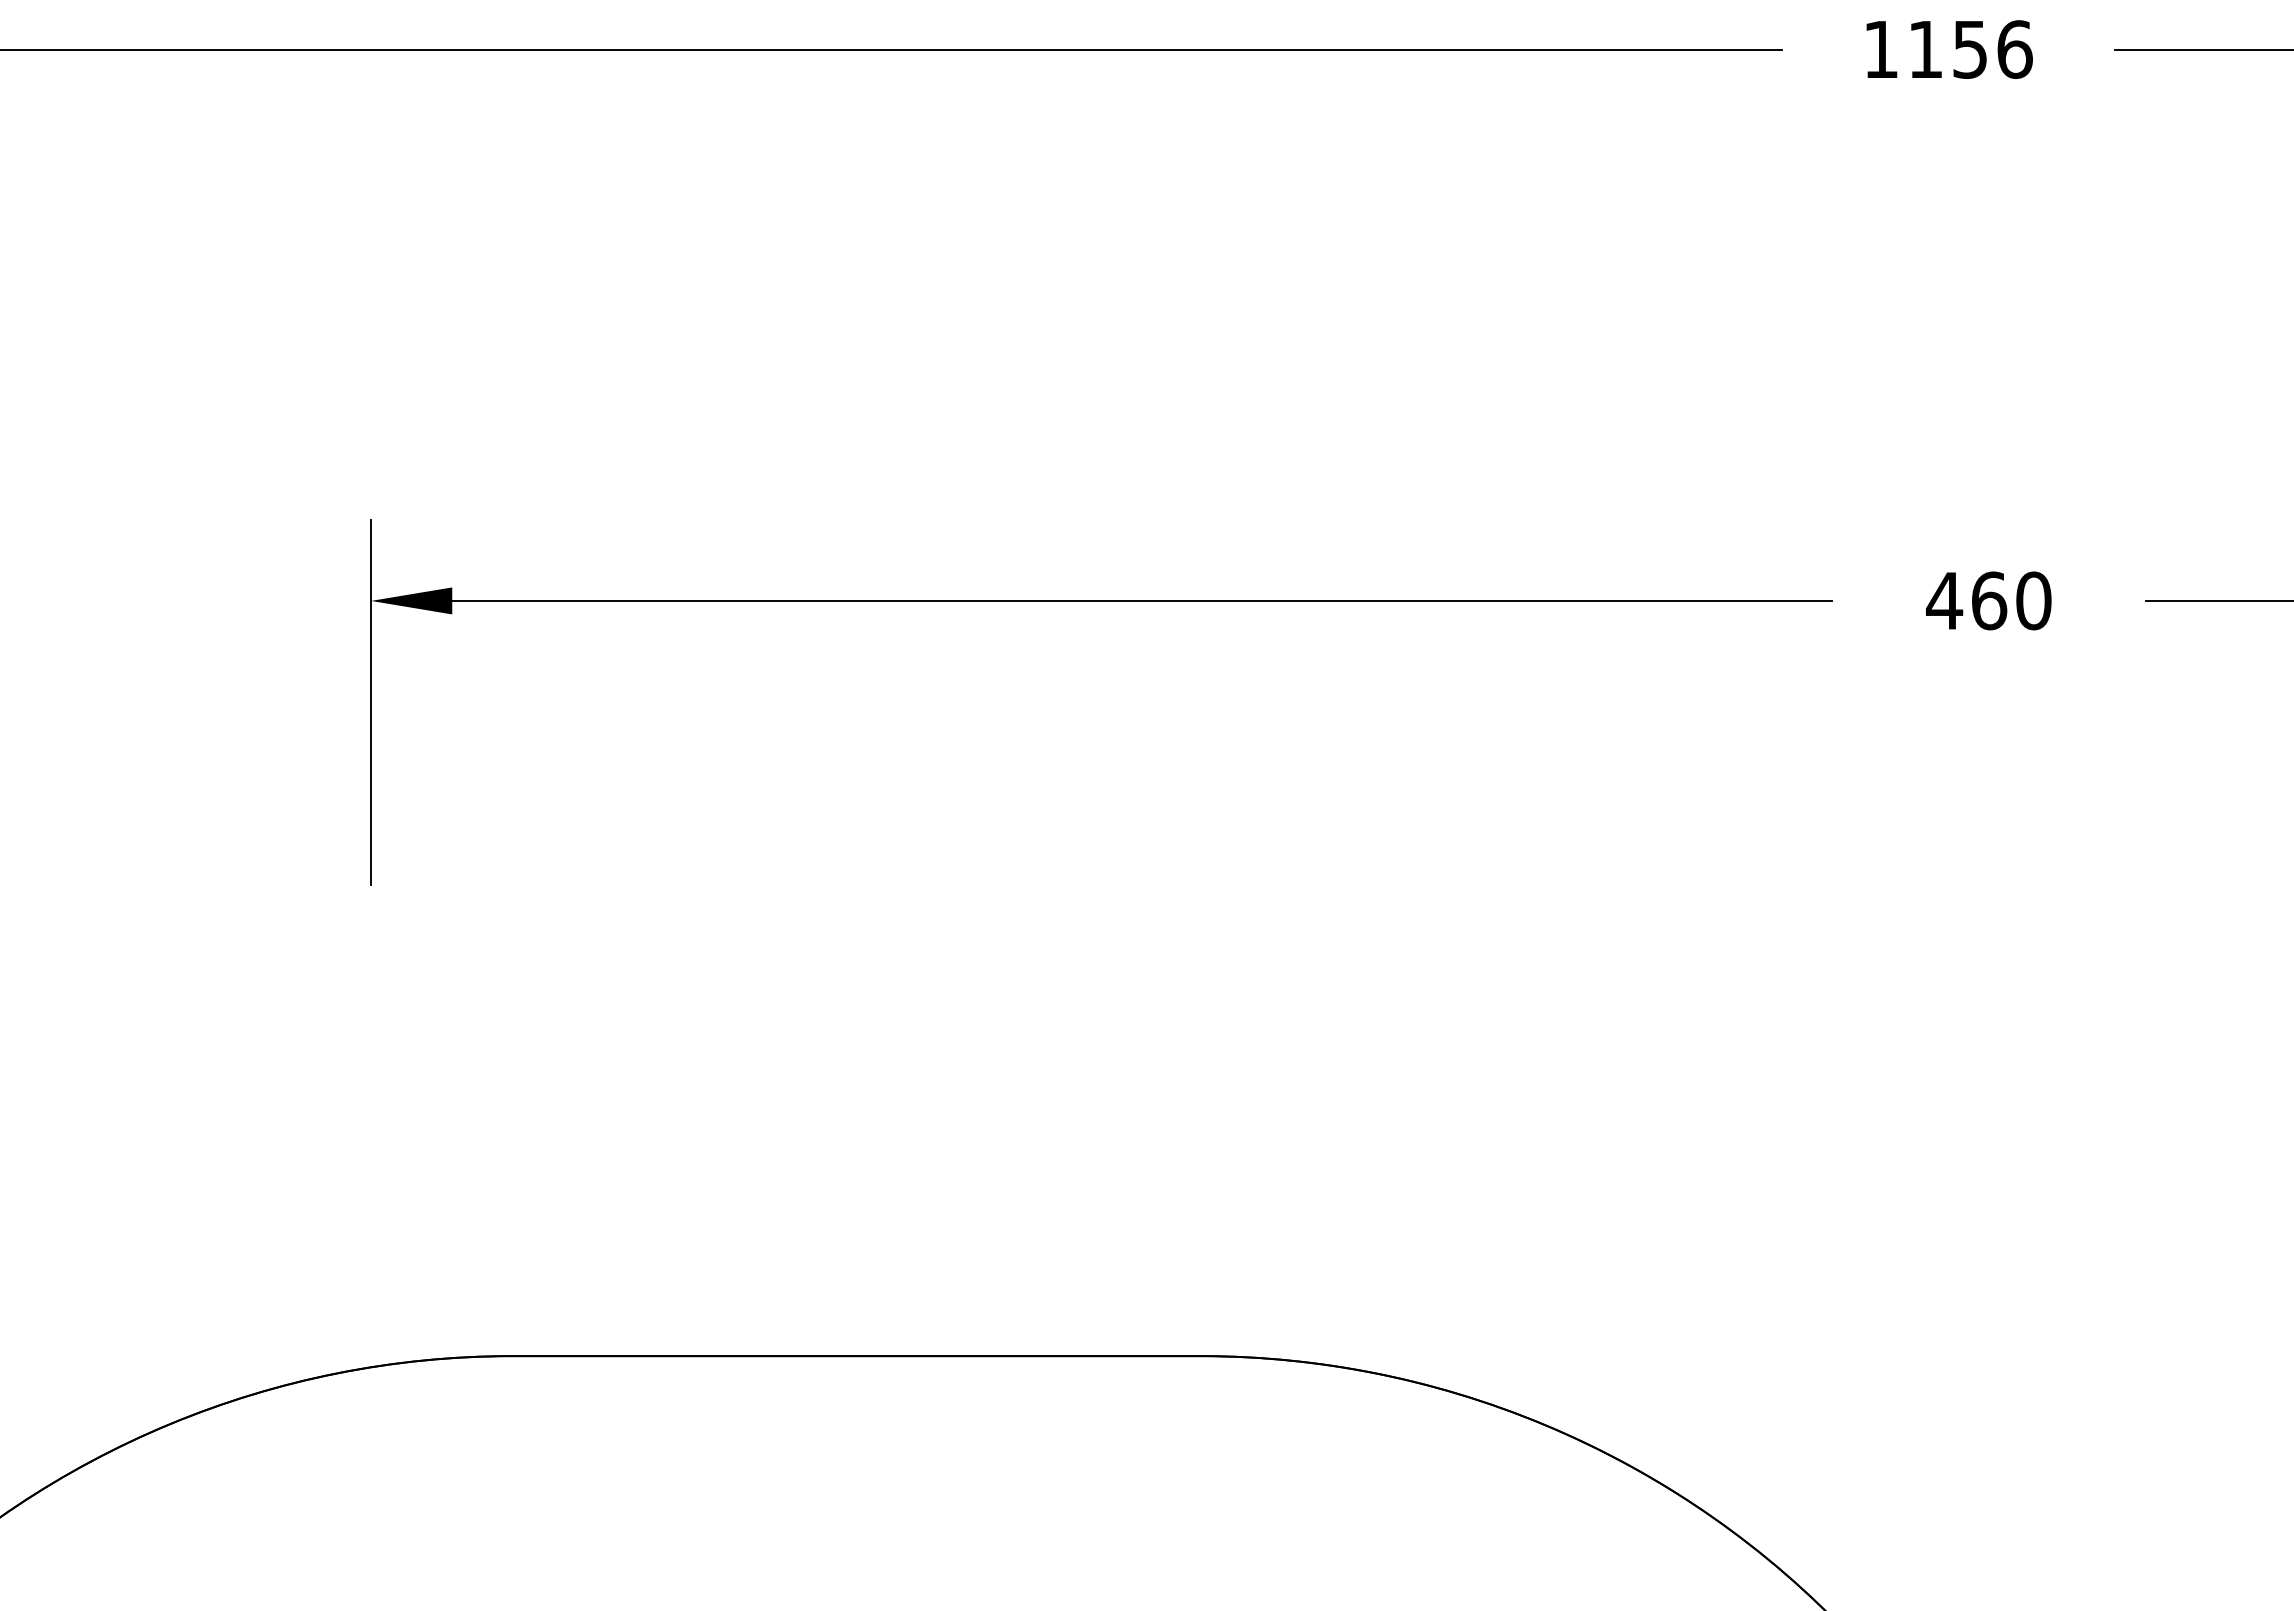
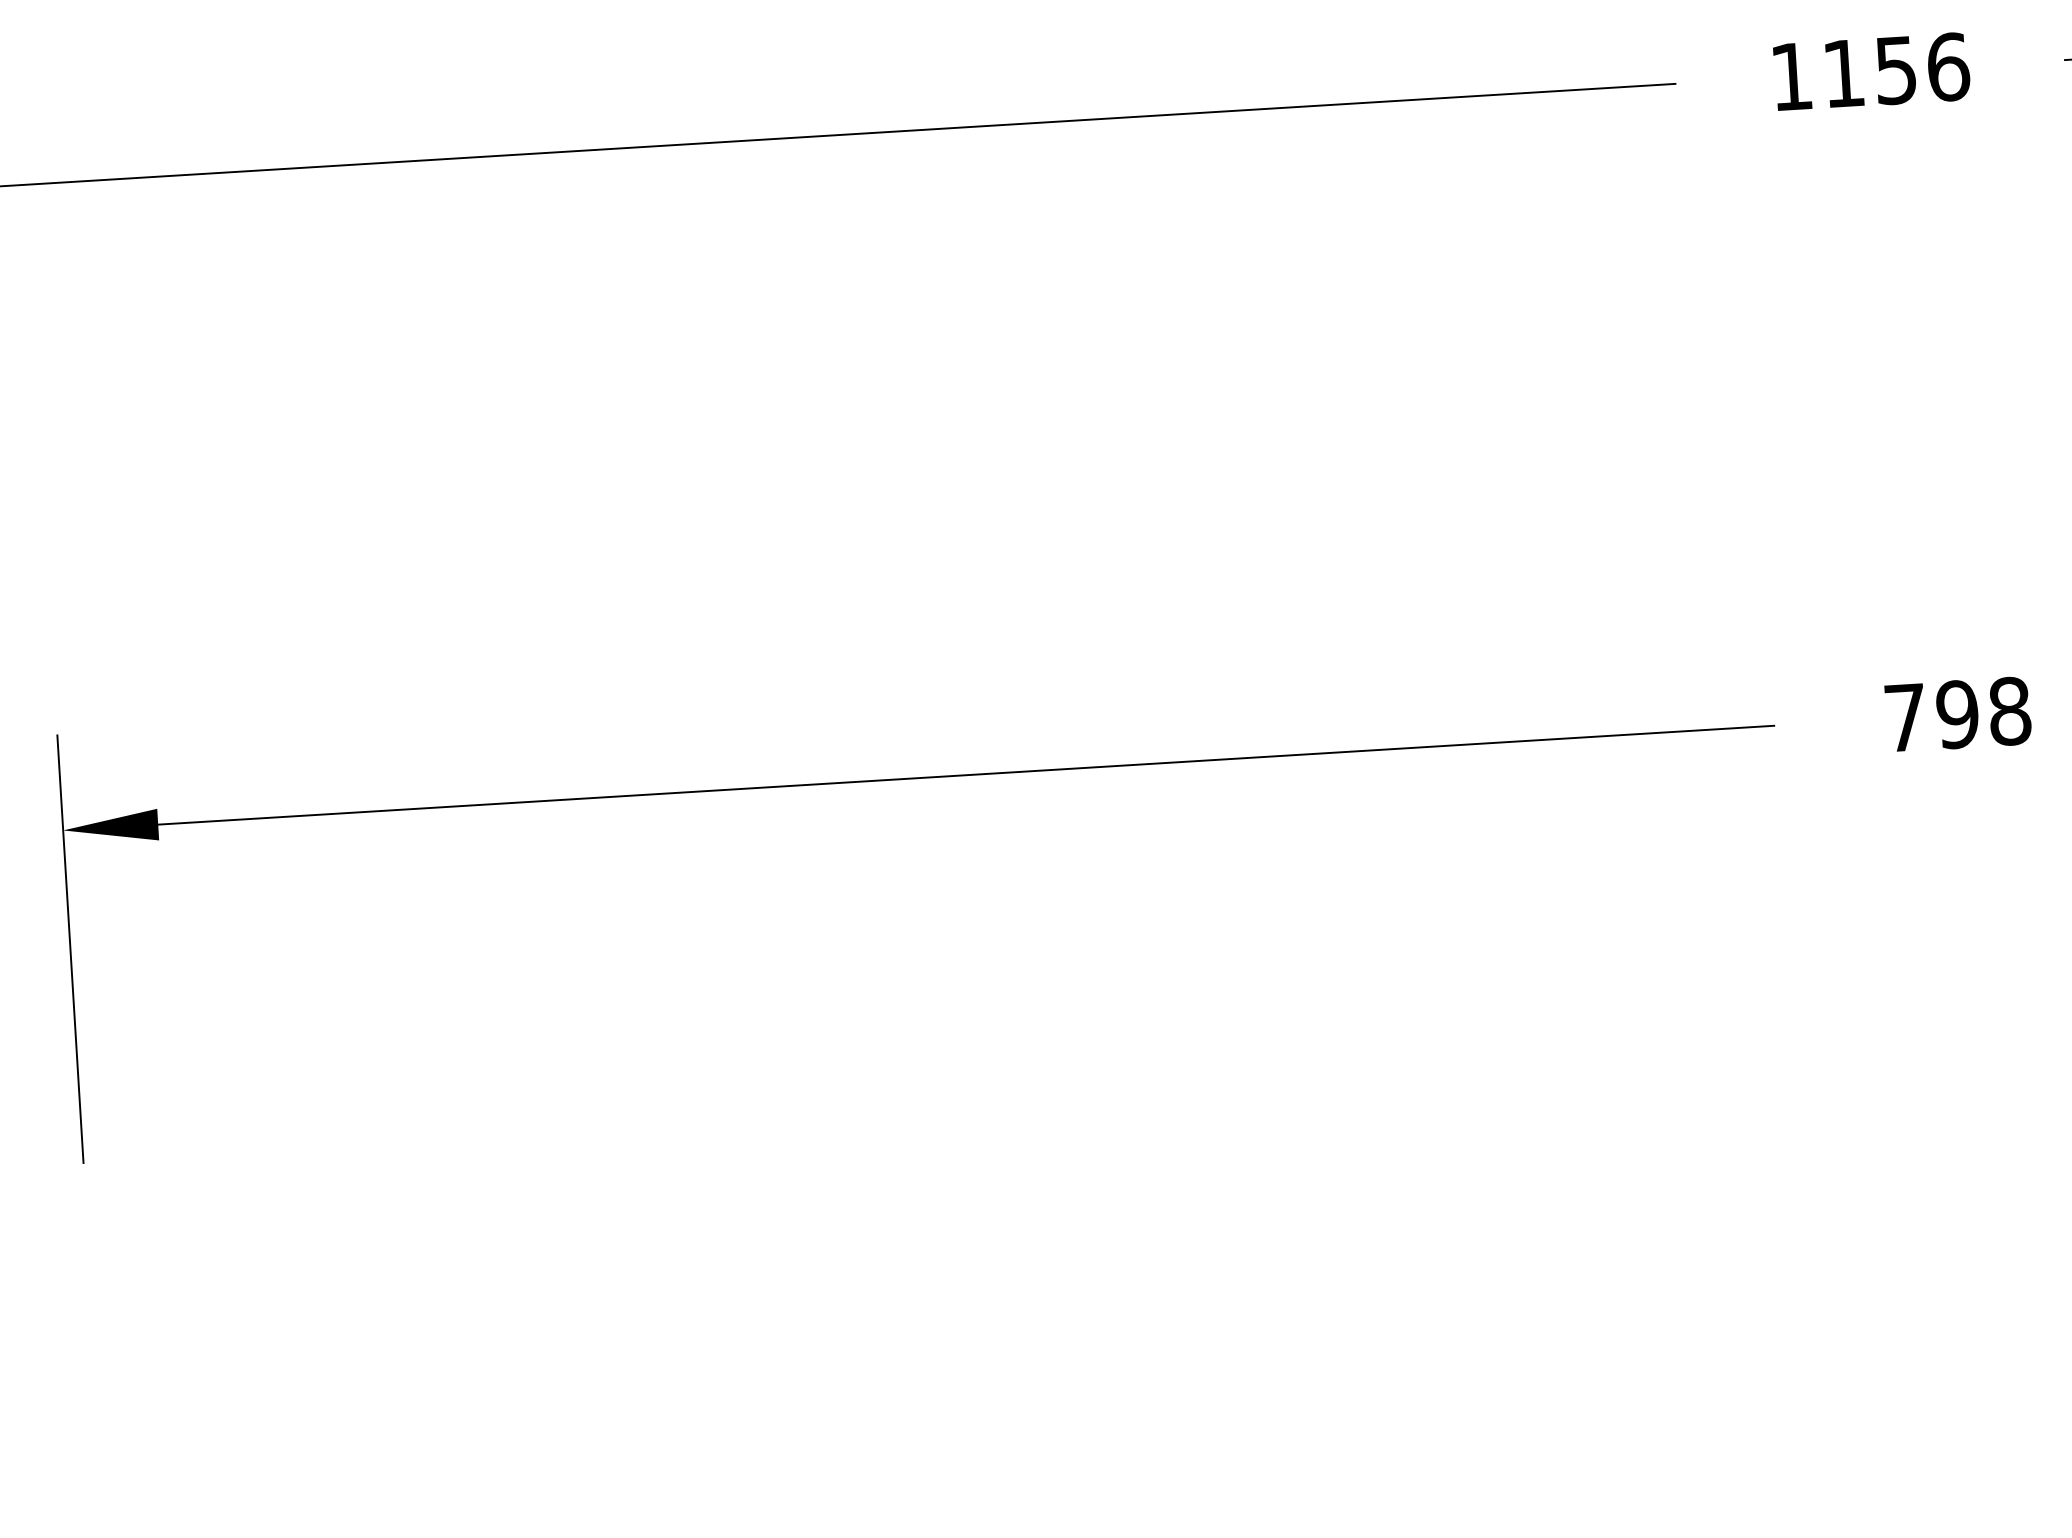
text: (1988, 600) -> (1956, 714), 460 -> 798

